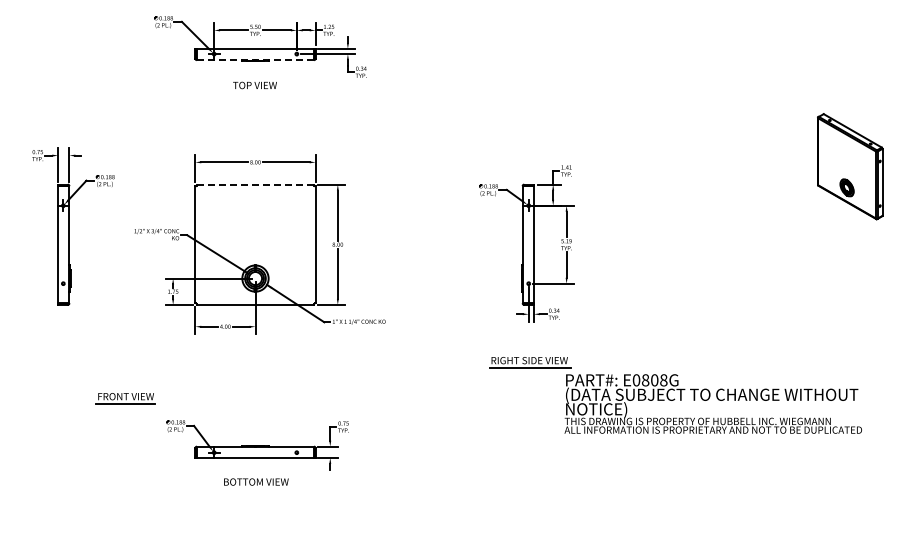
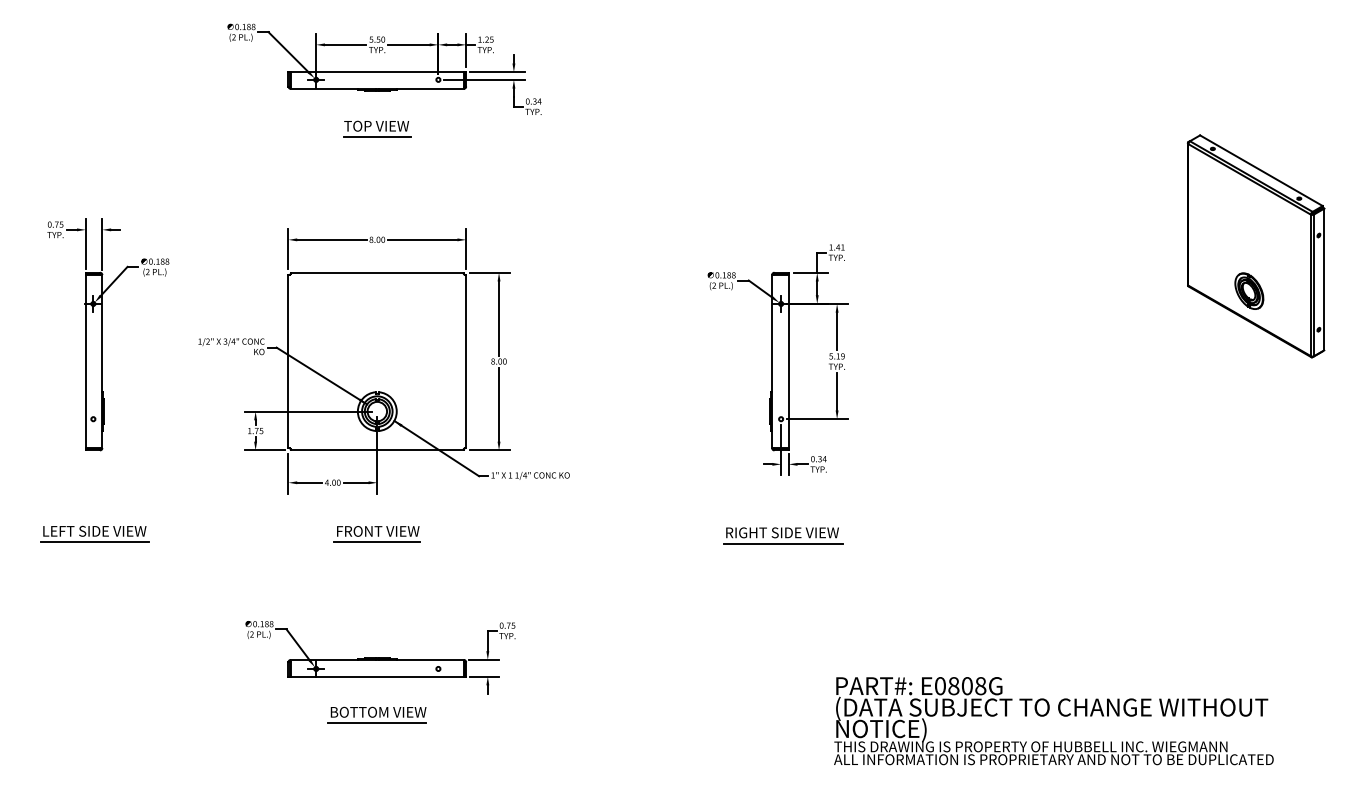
line: (255, 60) -> (377, 89), dashed -> solid
line: (255, 92) -> (377, 136), added
part: (850, 166) -> (1256, 245), size x1.43
line: (255, 184) -> (377, 272), dashed -> solid
part: (64, 361) -> (95, 534), added
part: (125, 398) -> (377, 534), moved
text: (712, 403) -> (1052, 720), moved
line: (255, 489) -> (377, 723), added

